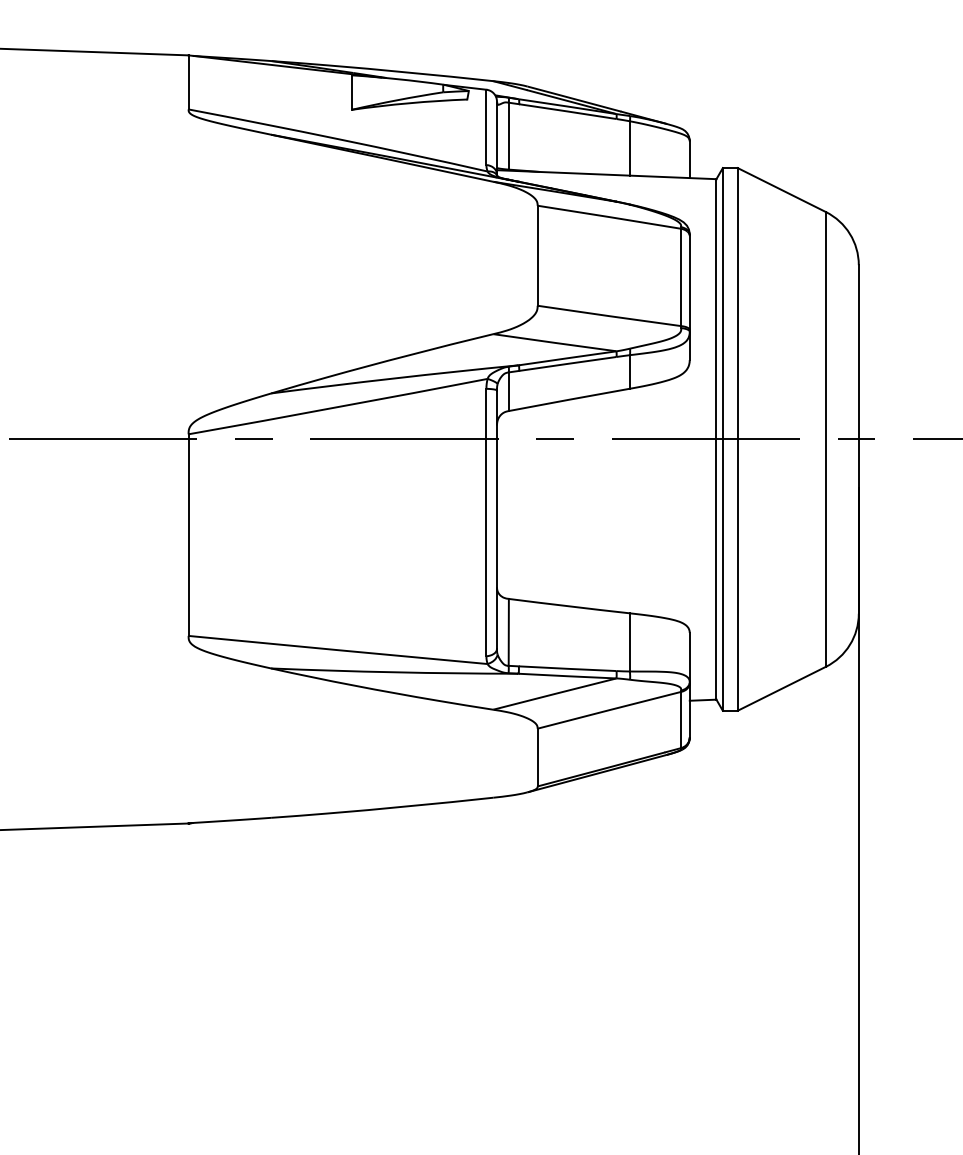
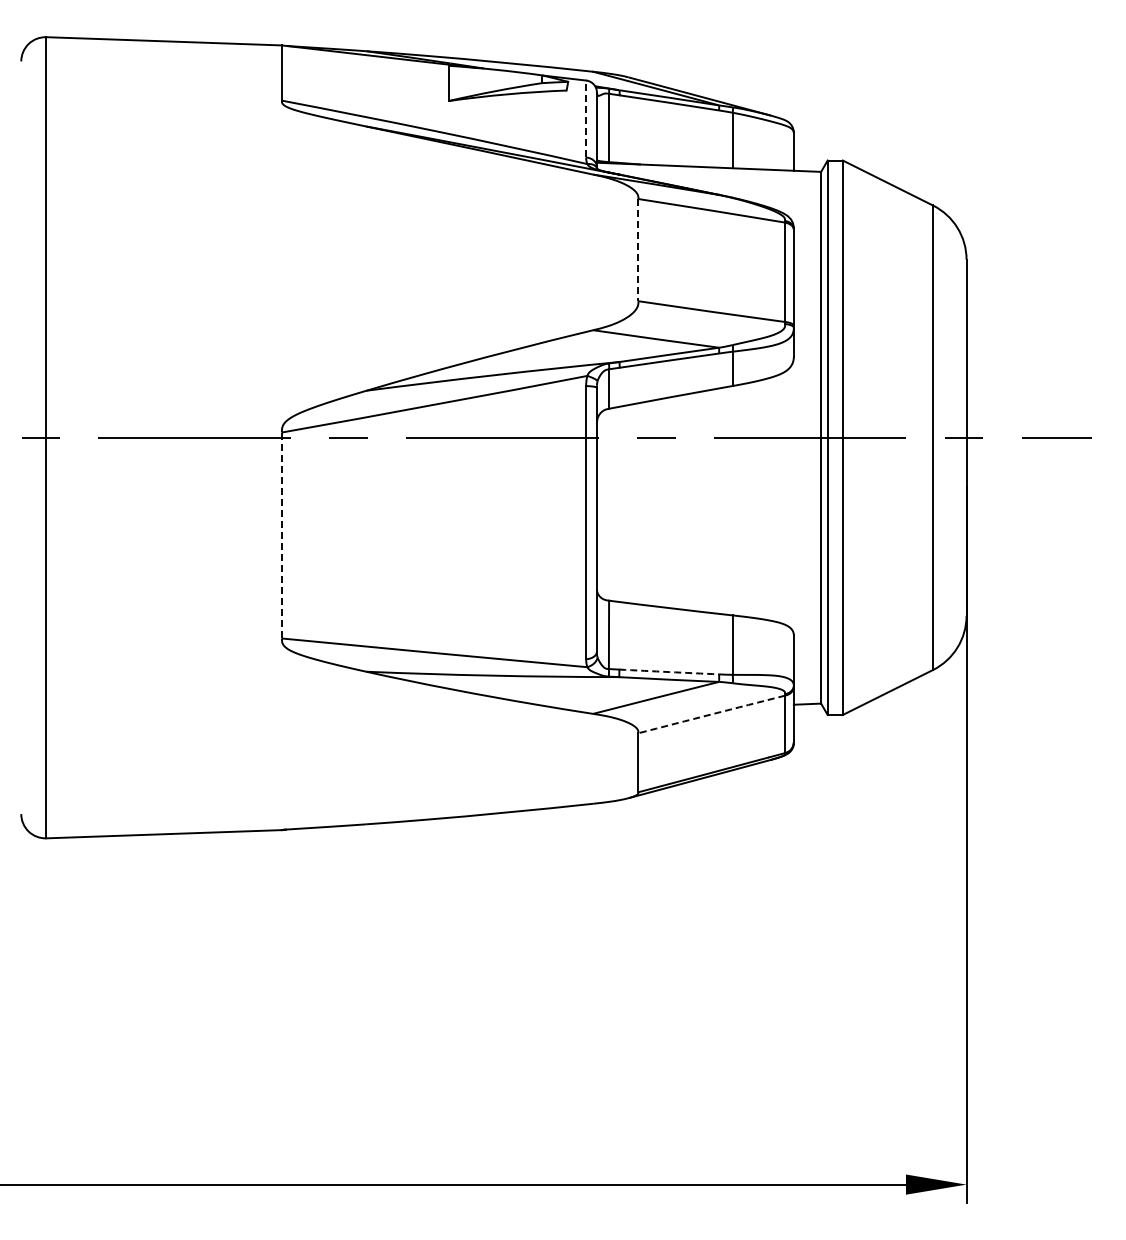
line: (486, 126) -> (586, 118), solid -> dashed
line: (537, 256) -> (638, 250), solid -> dashed
line: (188, 535) -> (281, 535), solid -> dashed
arc: (568, 669) -> (669, 672), solid -> dashed
arc: (609, 710) -> (711, 714), solid -> dashed

